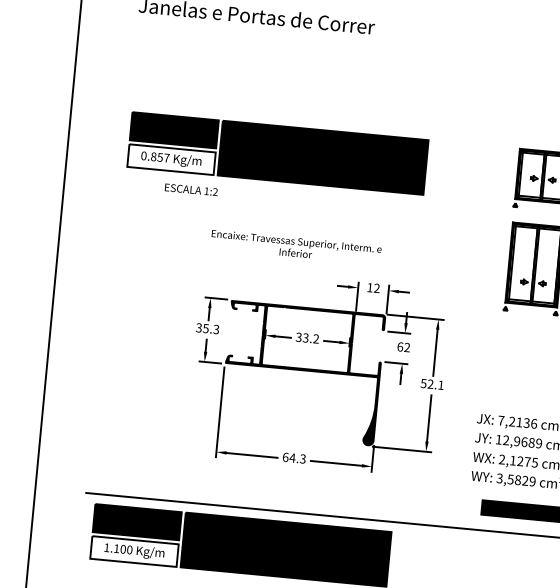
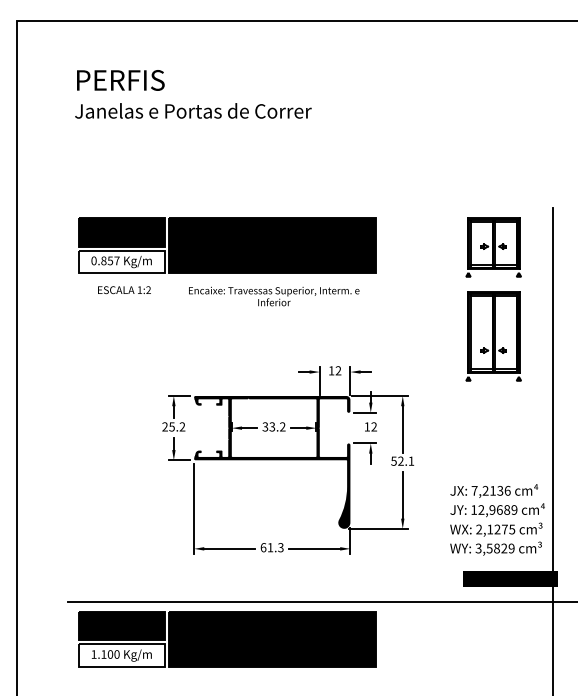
text: (191, 190) -> (124, 290), moved
text: (296, 247) -> (274, 296), moved
text: (207, 329) -> (173, 427), 35.3 -> 25.2
text: (400, 346) -> (367, 426), 62 -> 12
text: (292, 457) -> (270, 547), 64.3 -> 61.3

